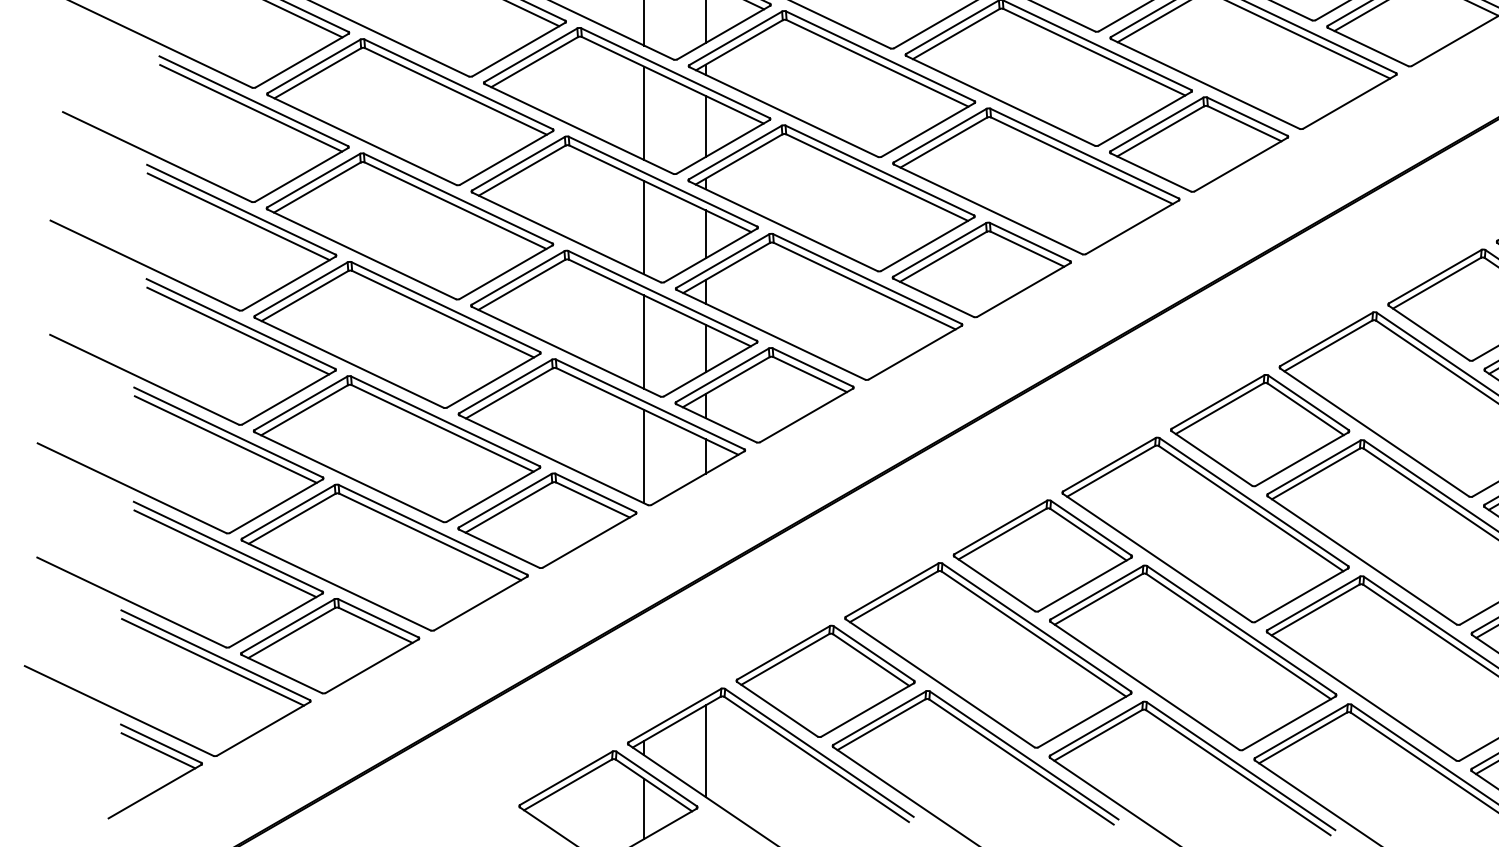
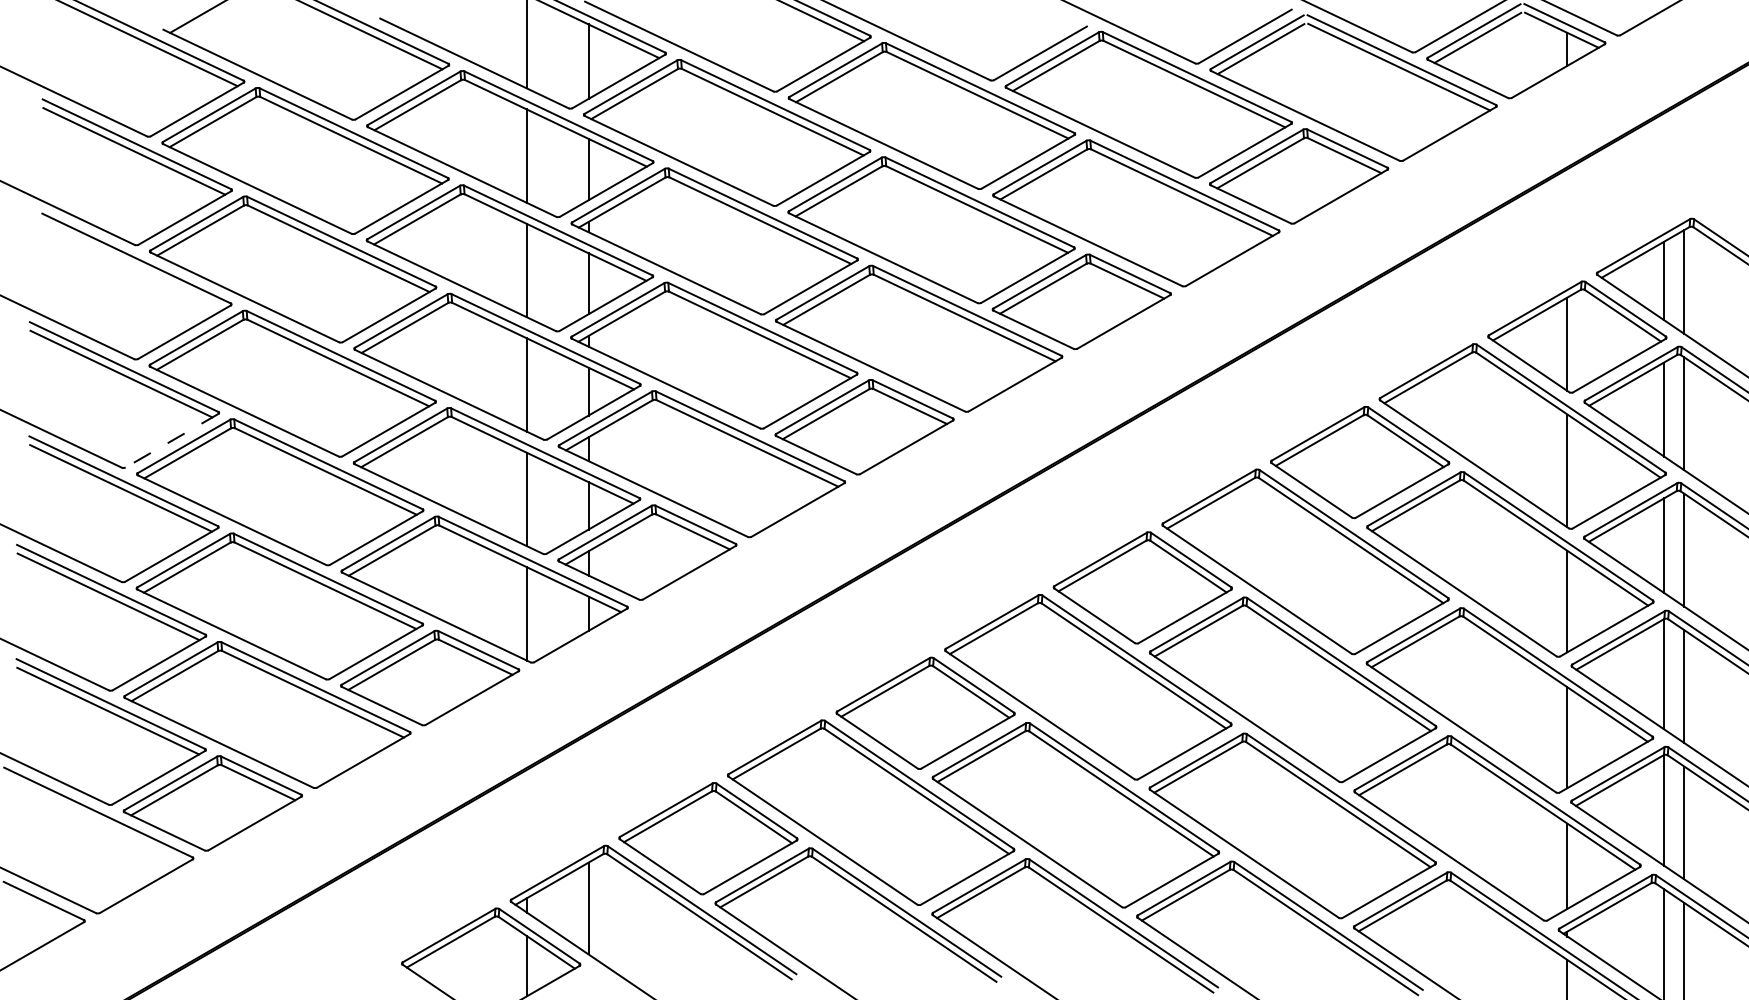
line: (250, 108) -> (133, 265), removed
line: (289, 283) -> (172, 440), solid -> dashed
line: (212, 662) -> (95, 819), removed
line: (158, 750) -> (41, 907), removed

